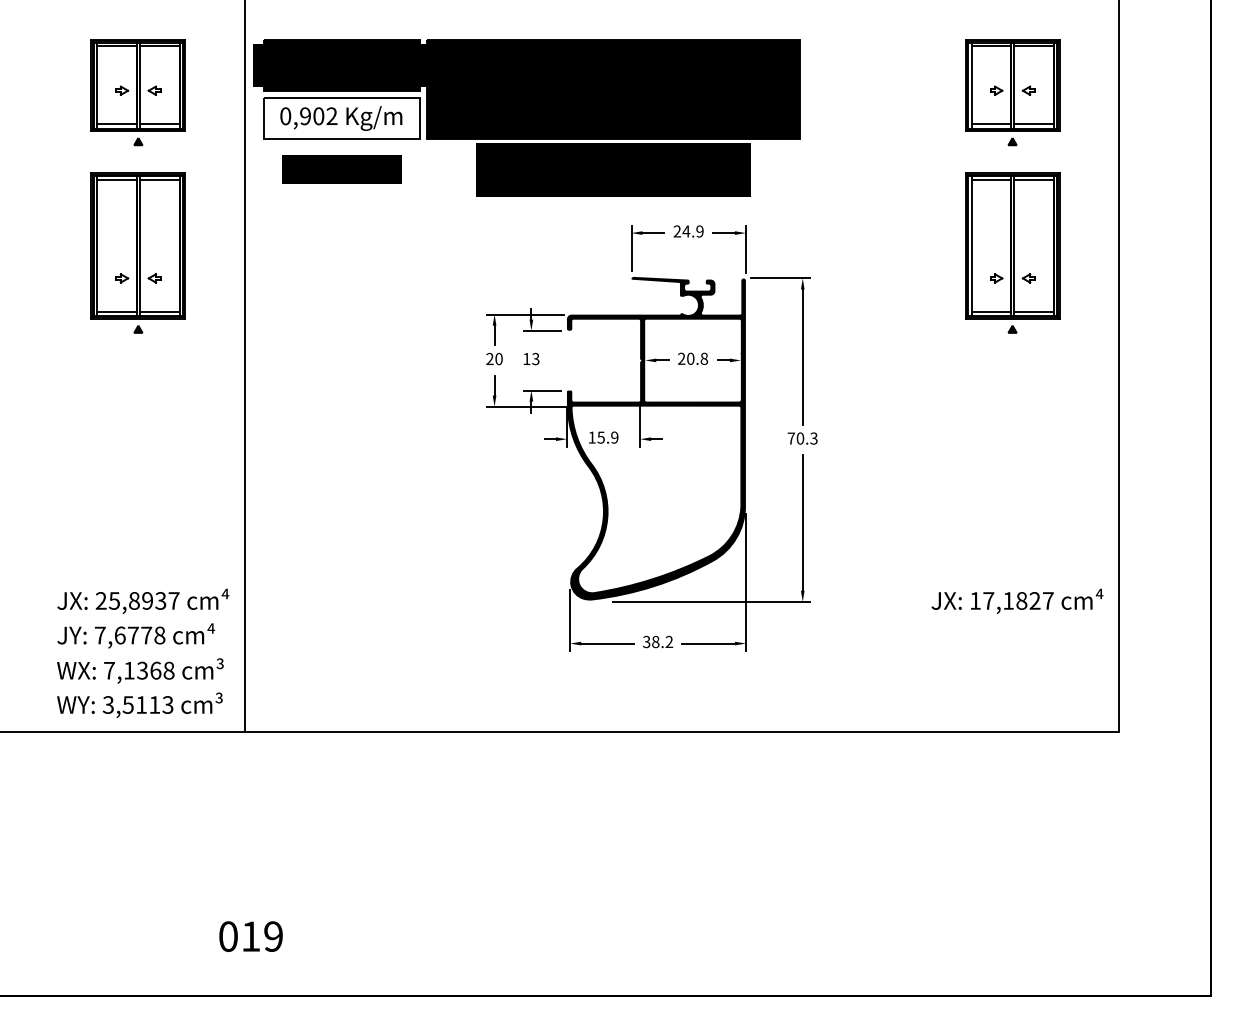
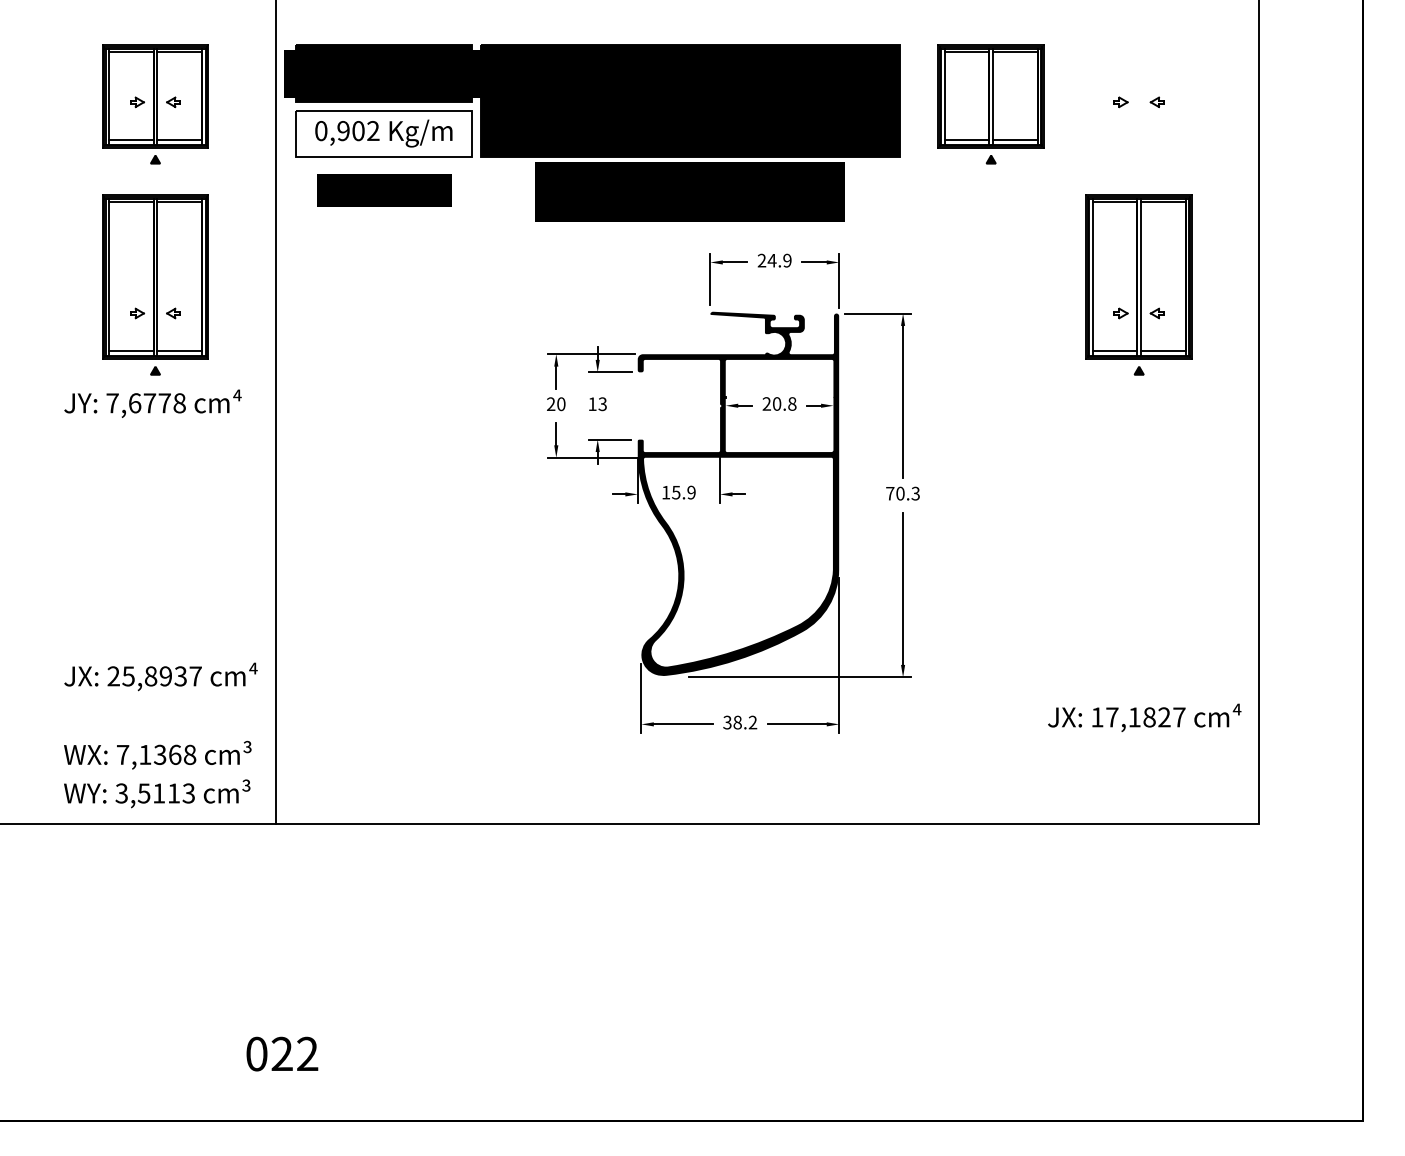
part: (1011, 92) -> (990, 104), moved
text: (1017, 601) -> (1144, 717), moved
text: (135, 635) -> (152, 403), moved
text: (261, 936) -> (294, 1053), 019 -> 022

